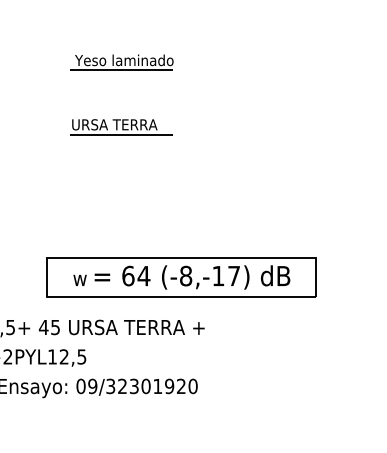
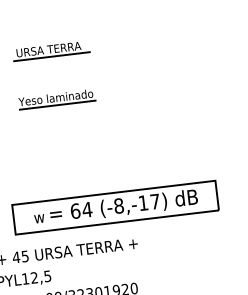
text: (124, 60) -> (53, 49), Yeso laminado -> URSA TERRA
text: (120, 124) -> (55, 97), URSA TERRA -> Yeso laminado

